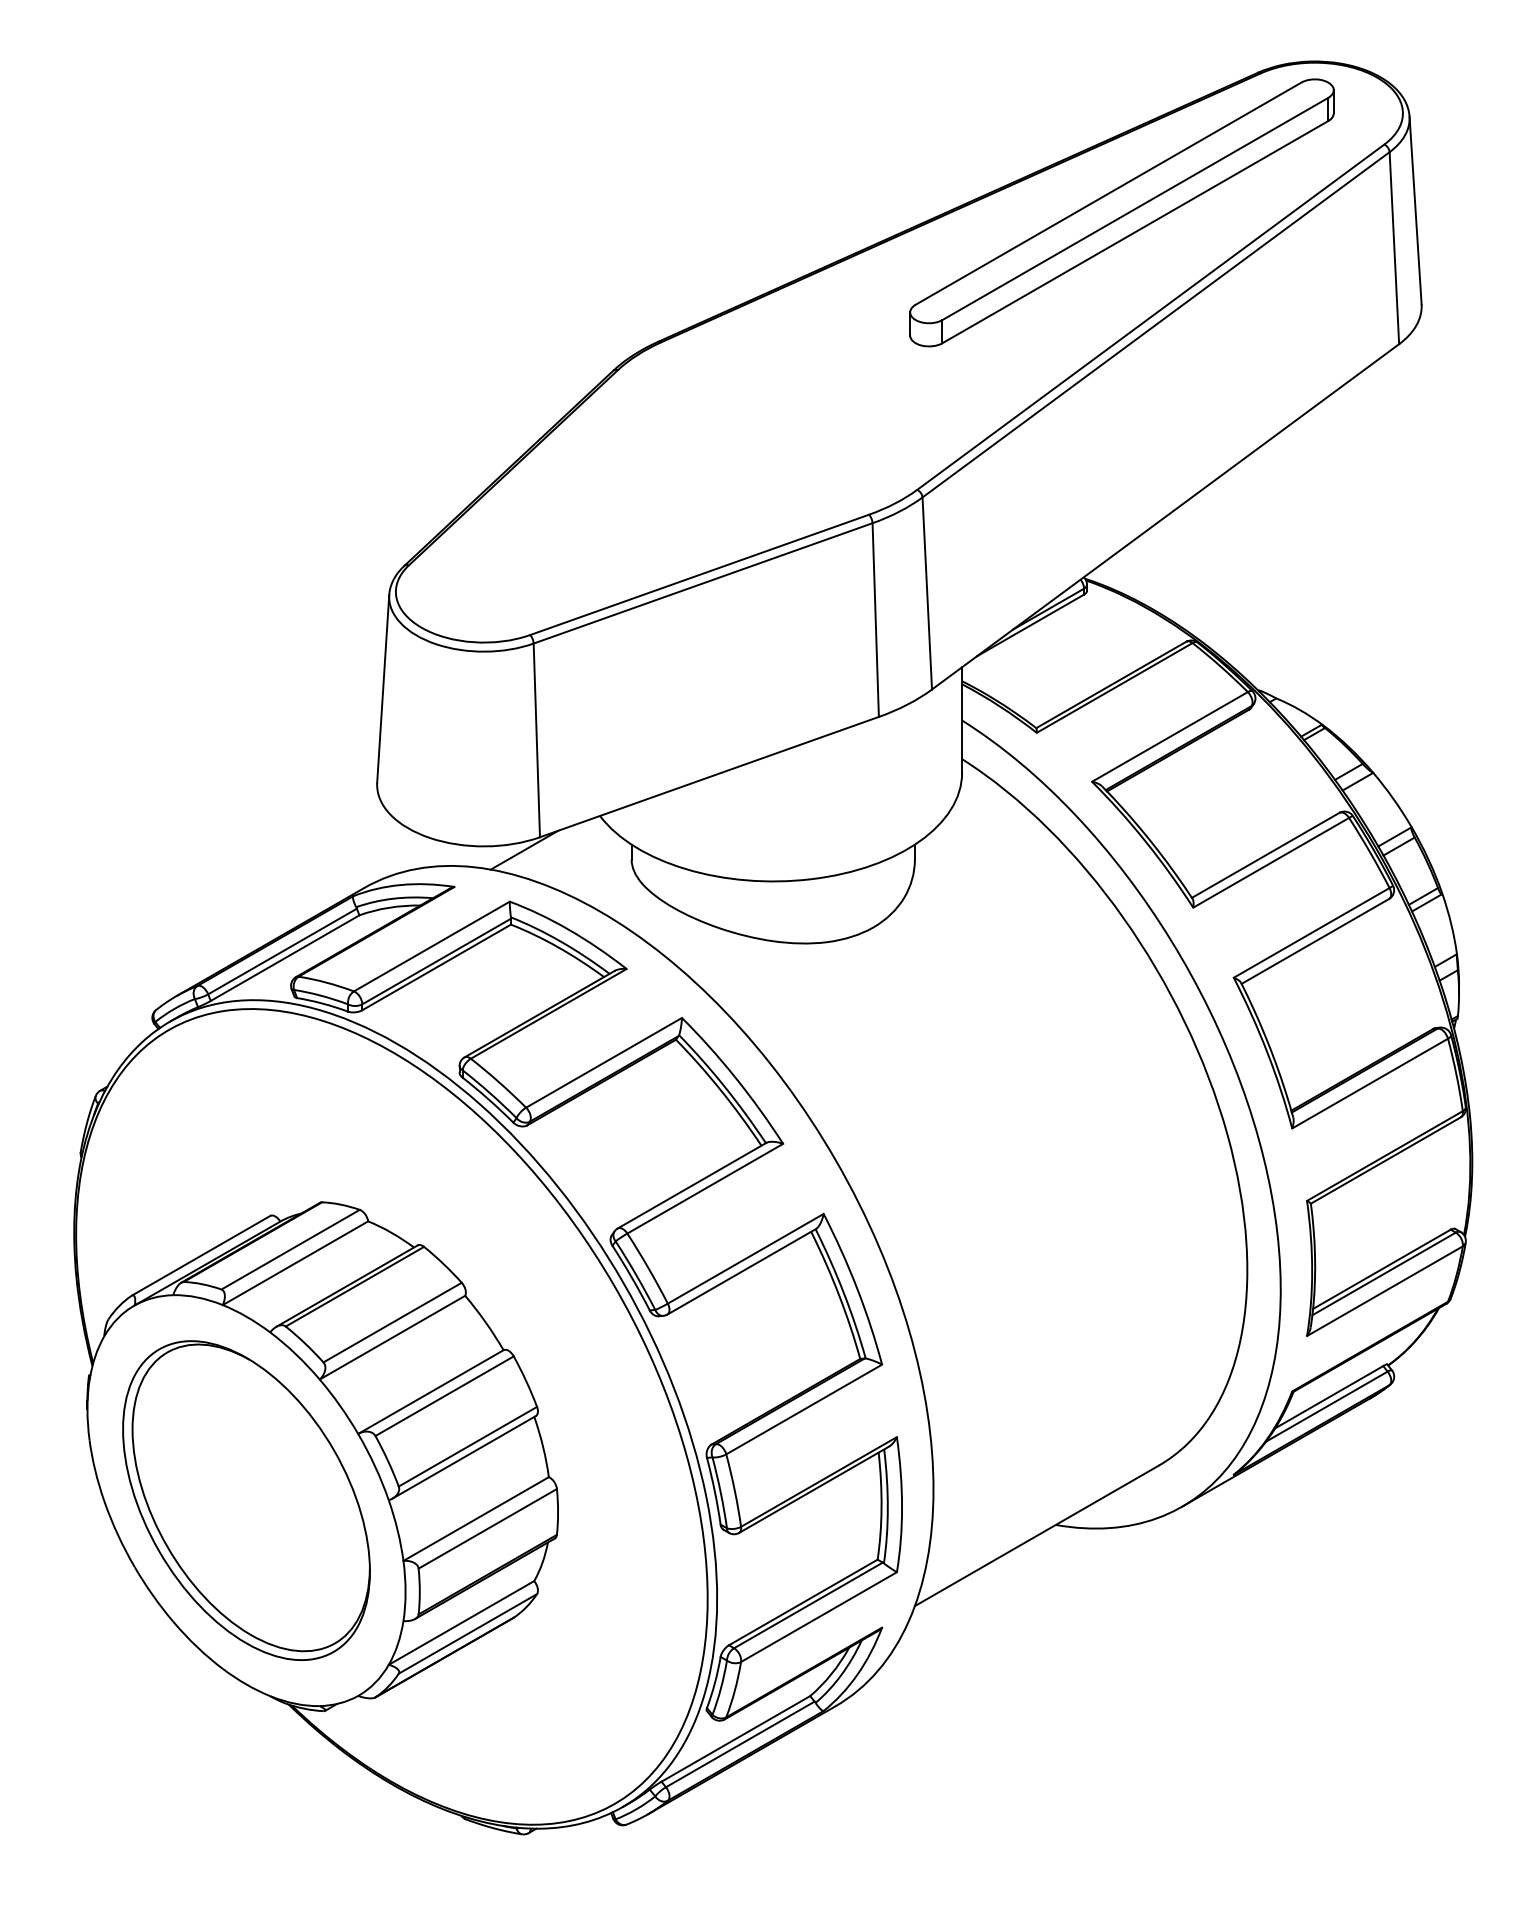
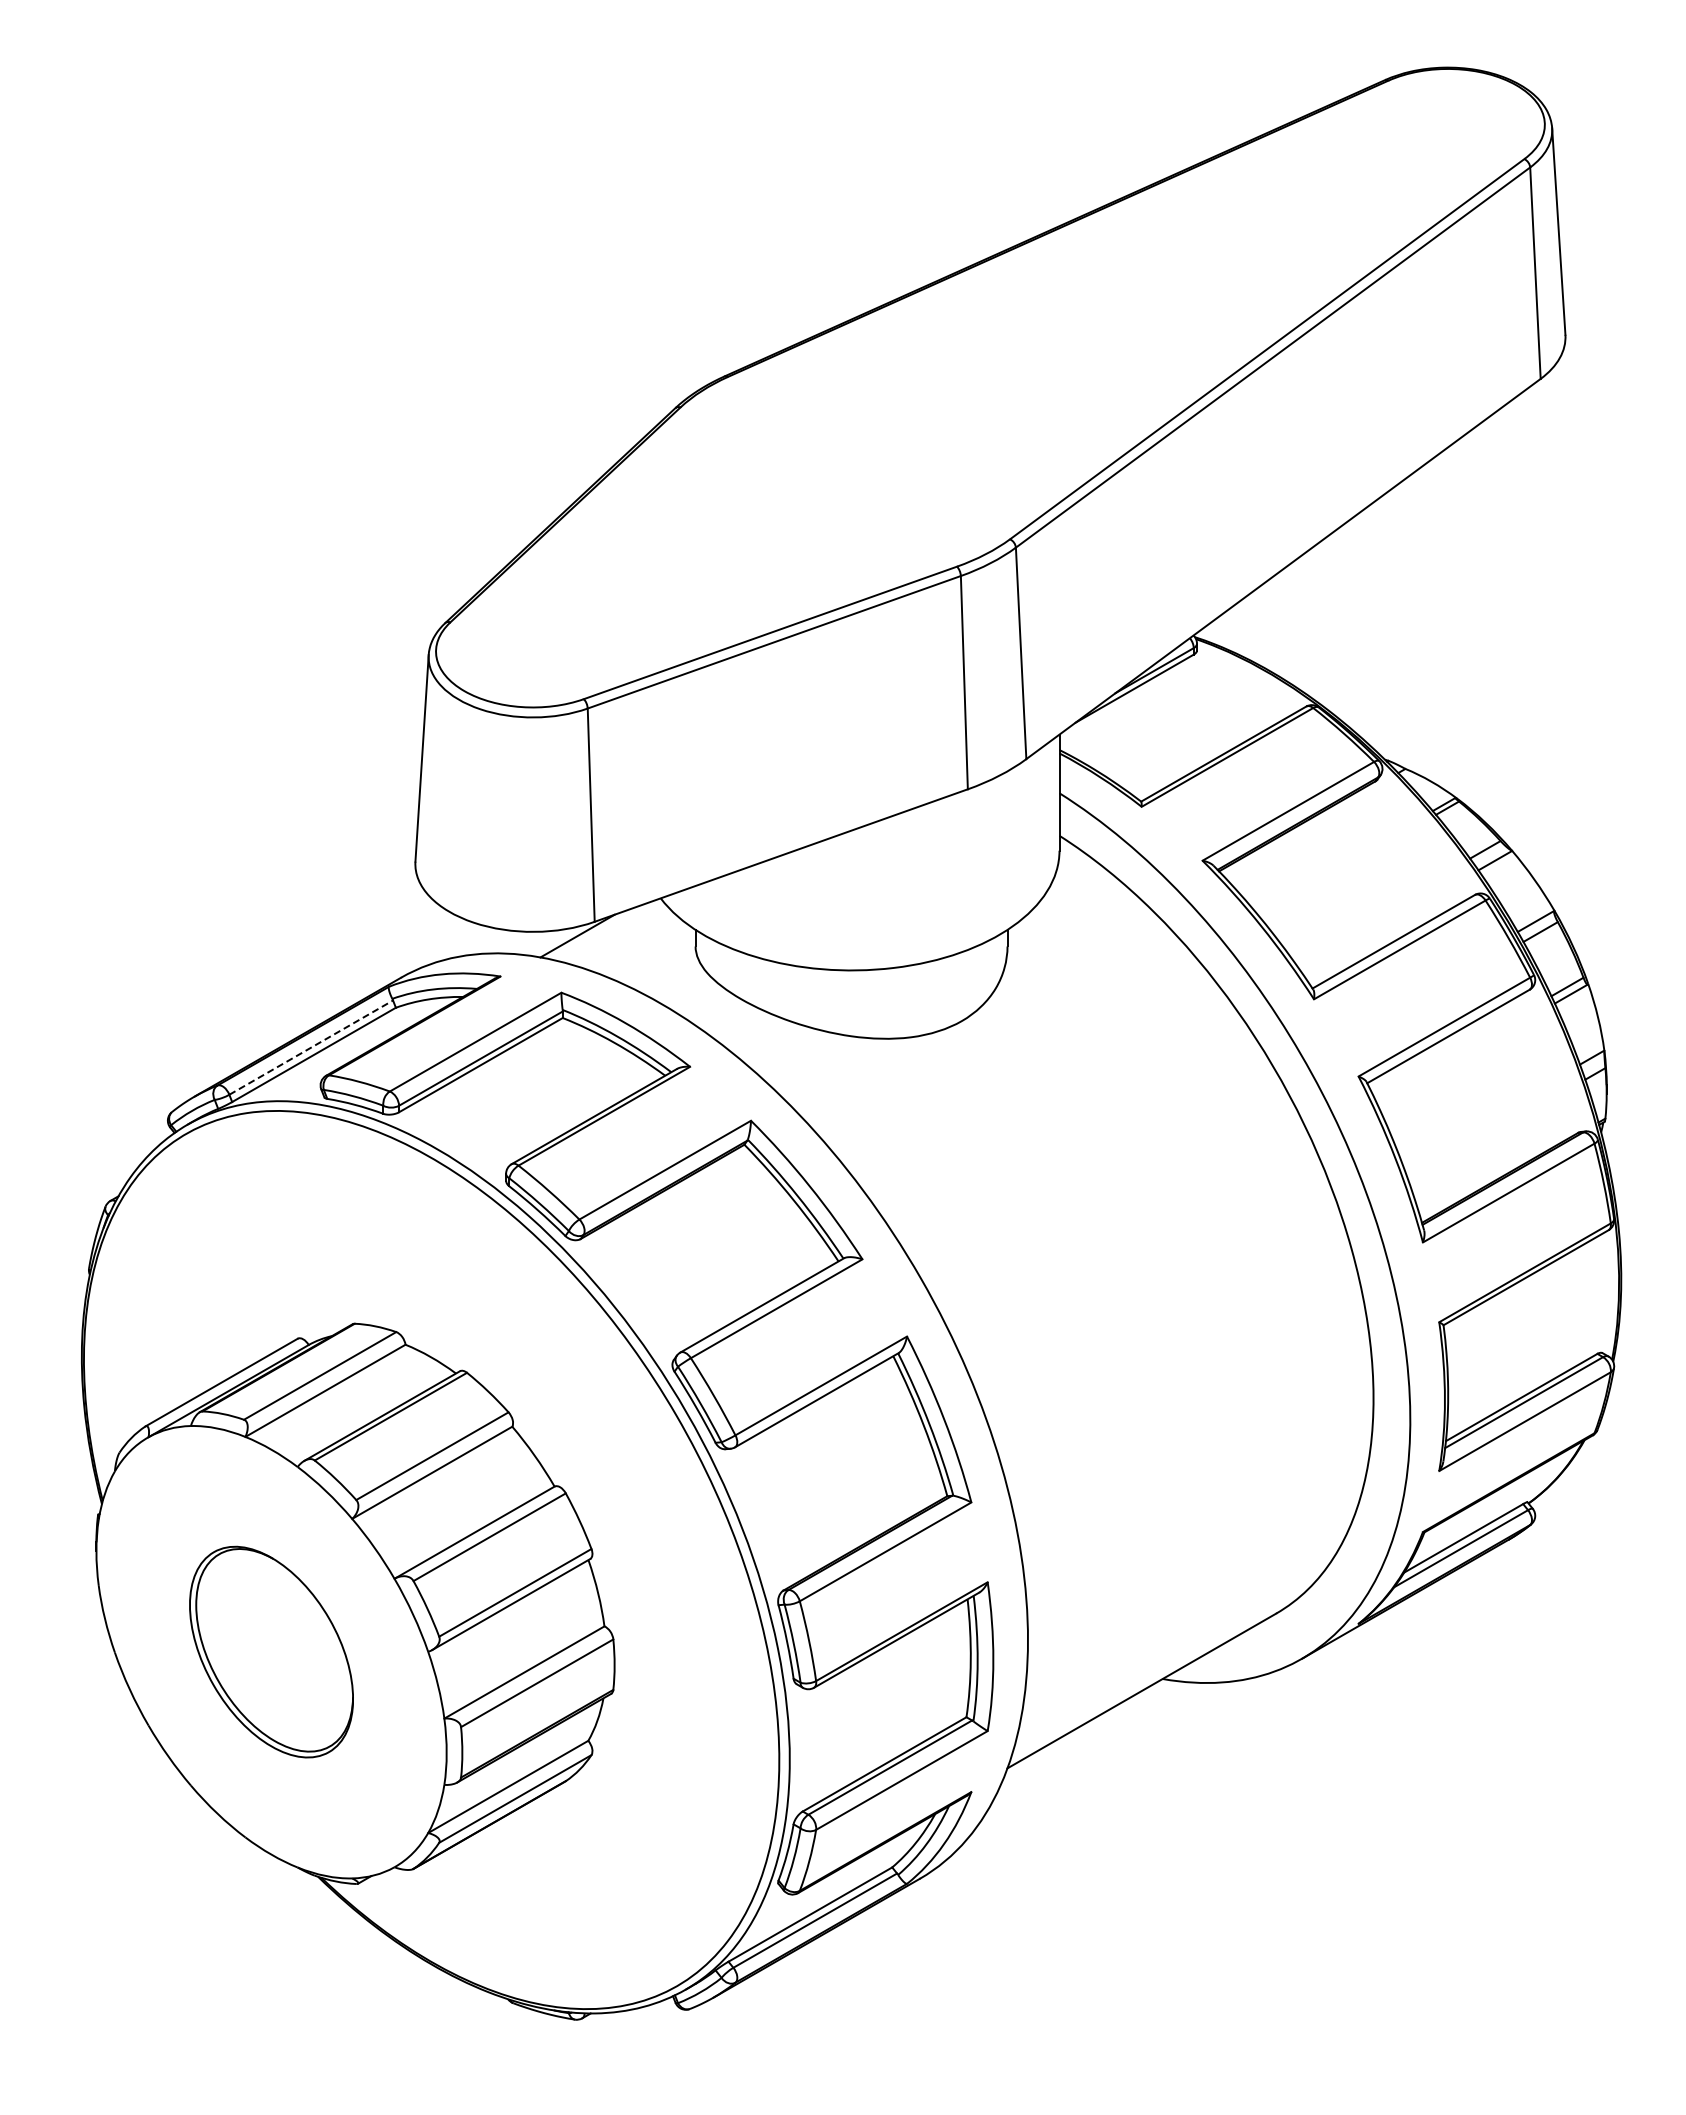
part: (1121, 213) -> (1235, 234), removed
line: (282, 951) -> (311, 1047), solid -> dashed
part: (246, 1499) -> (271, 1651), size x0.6

